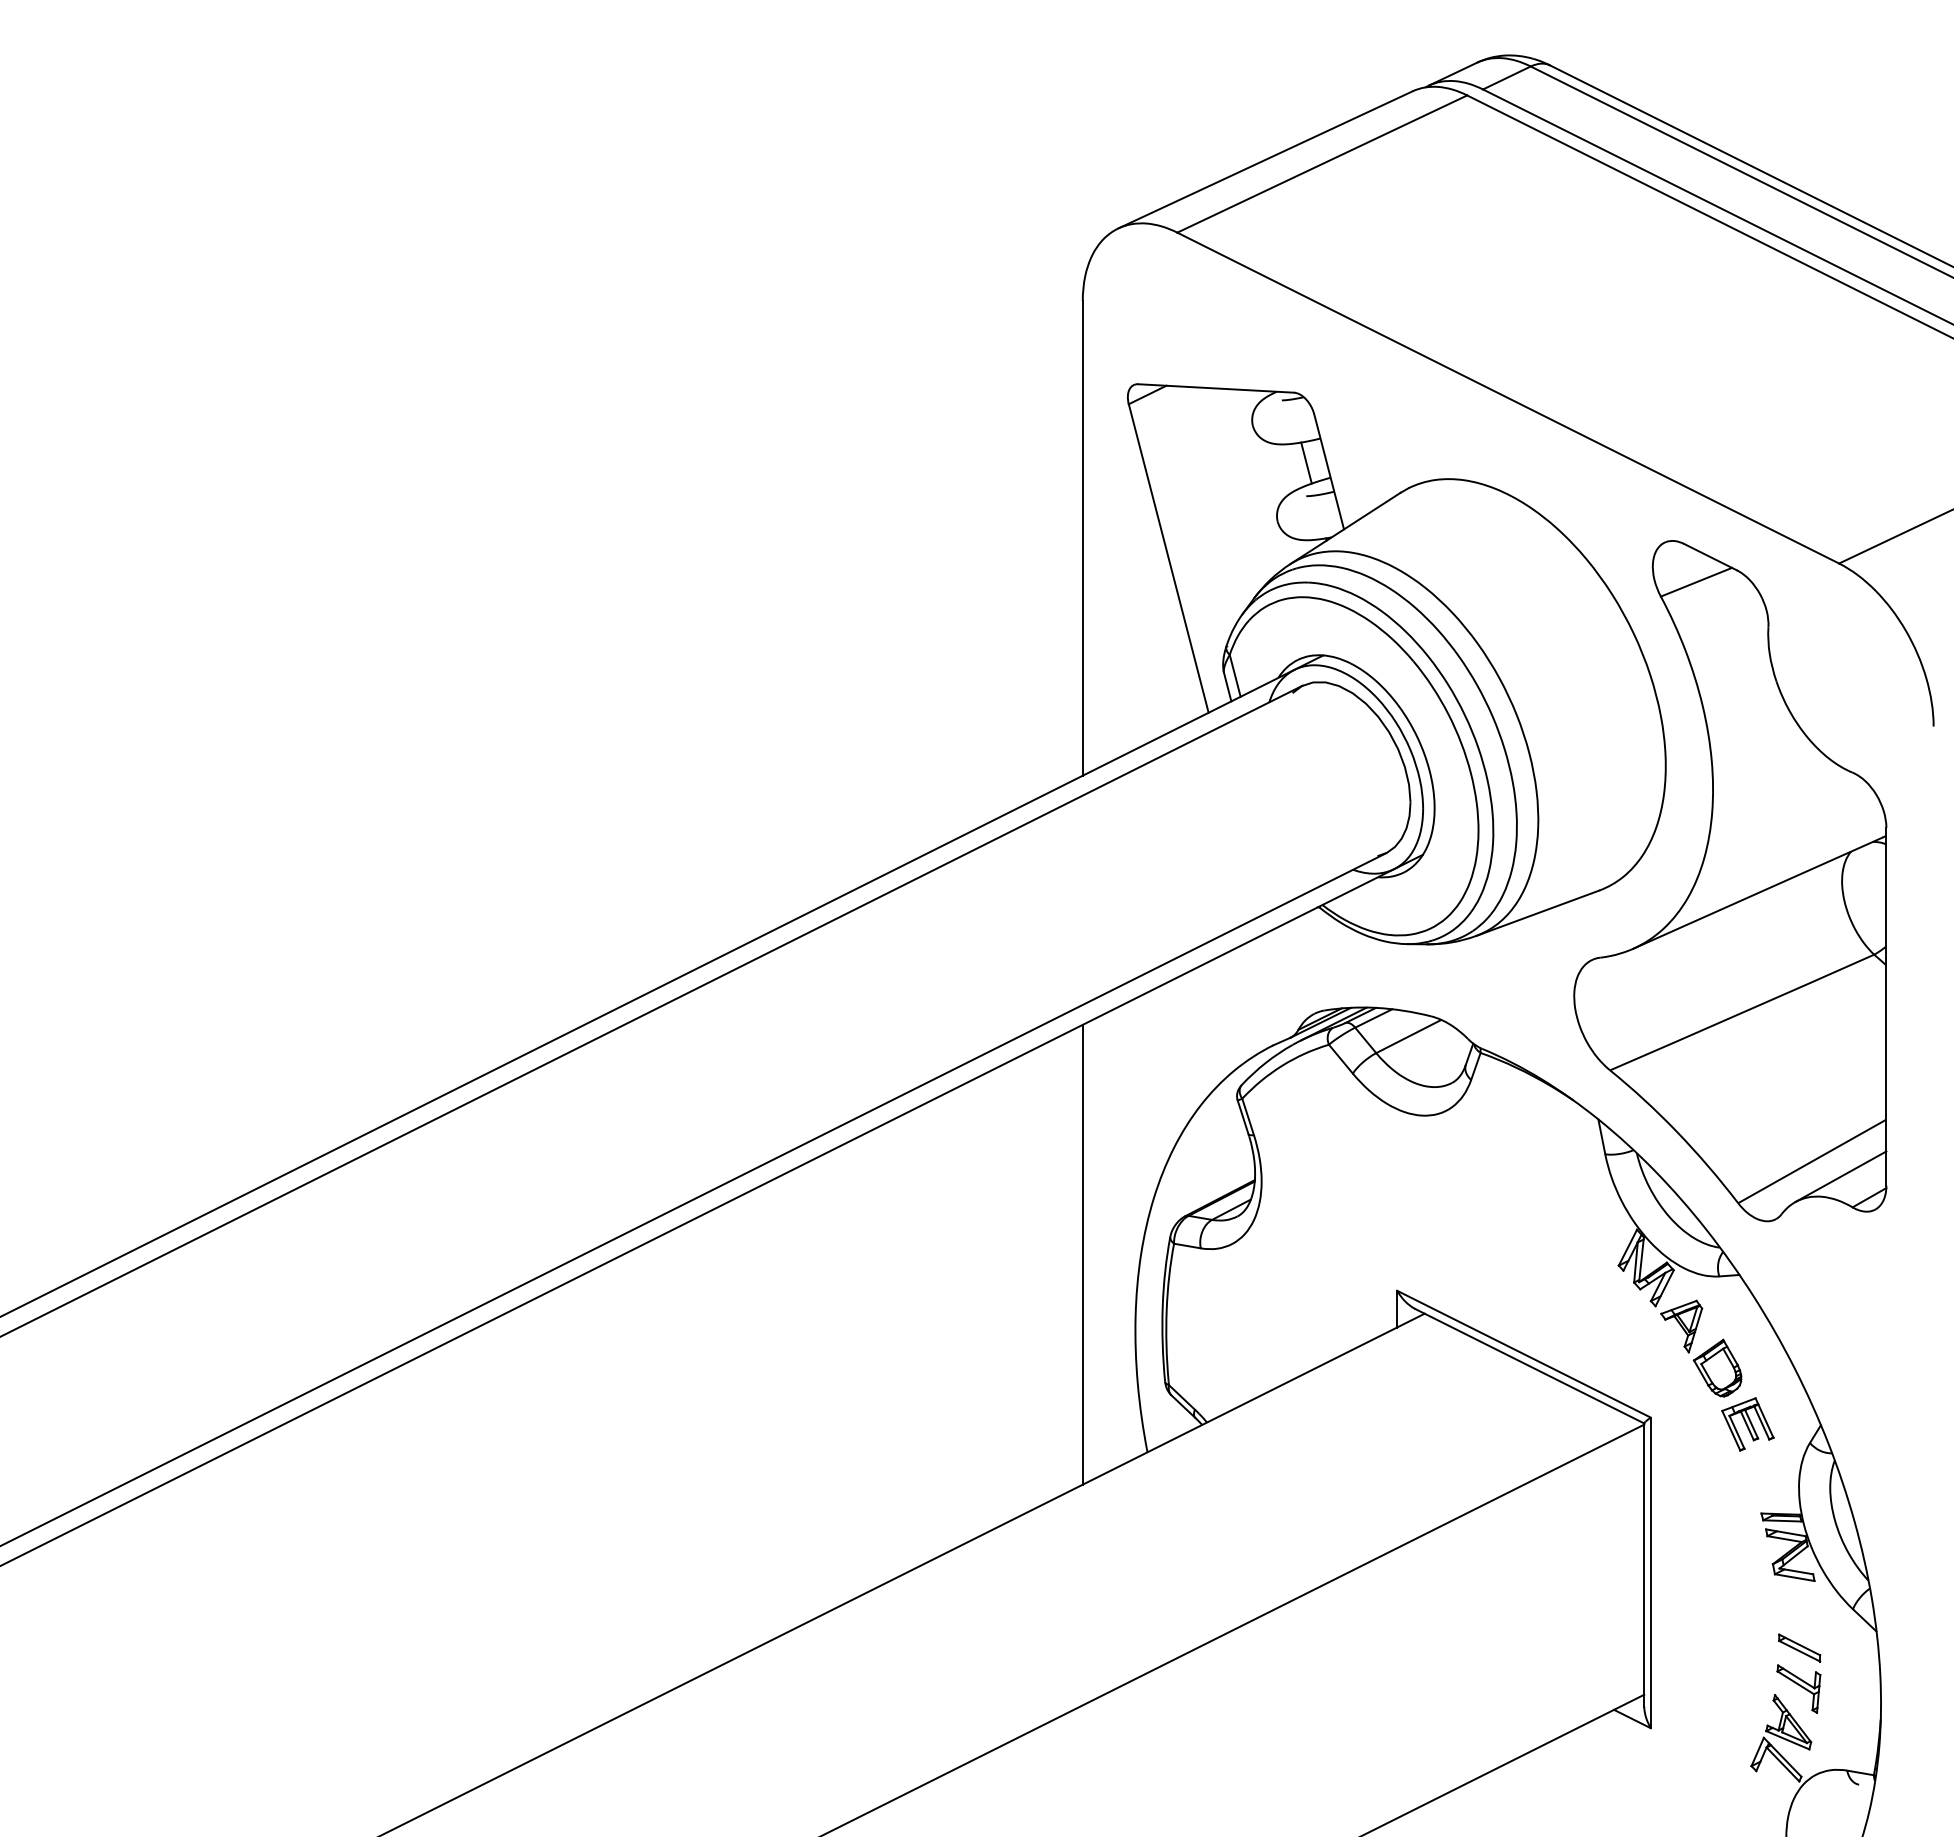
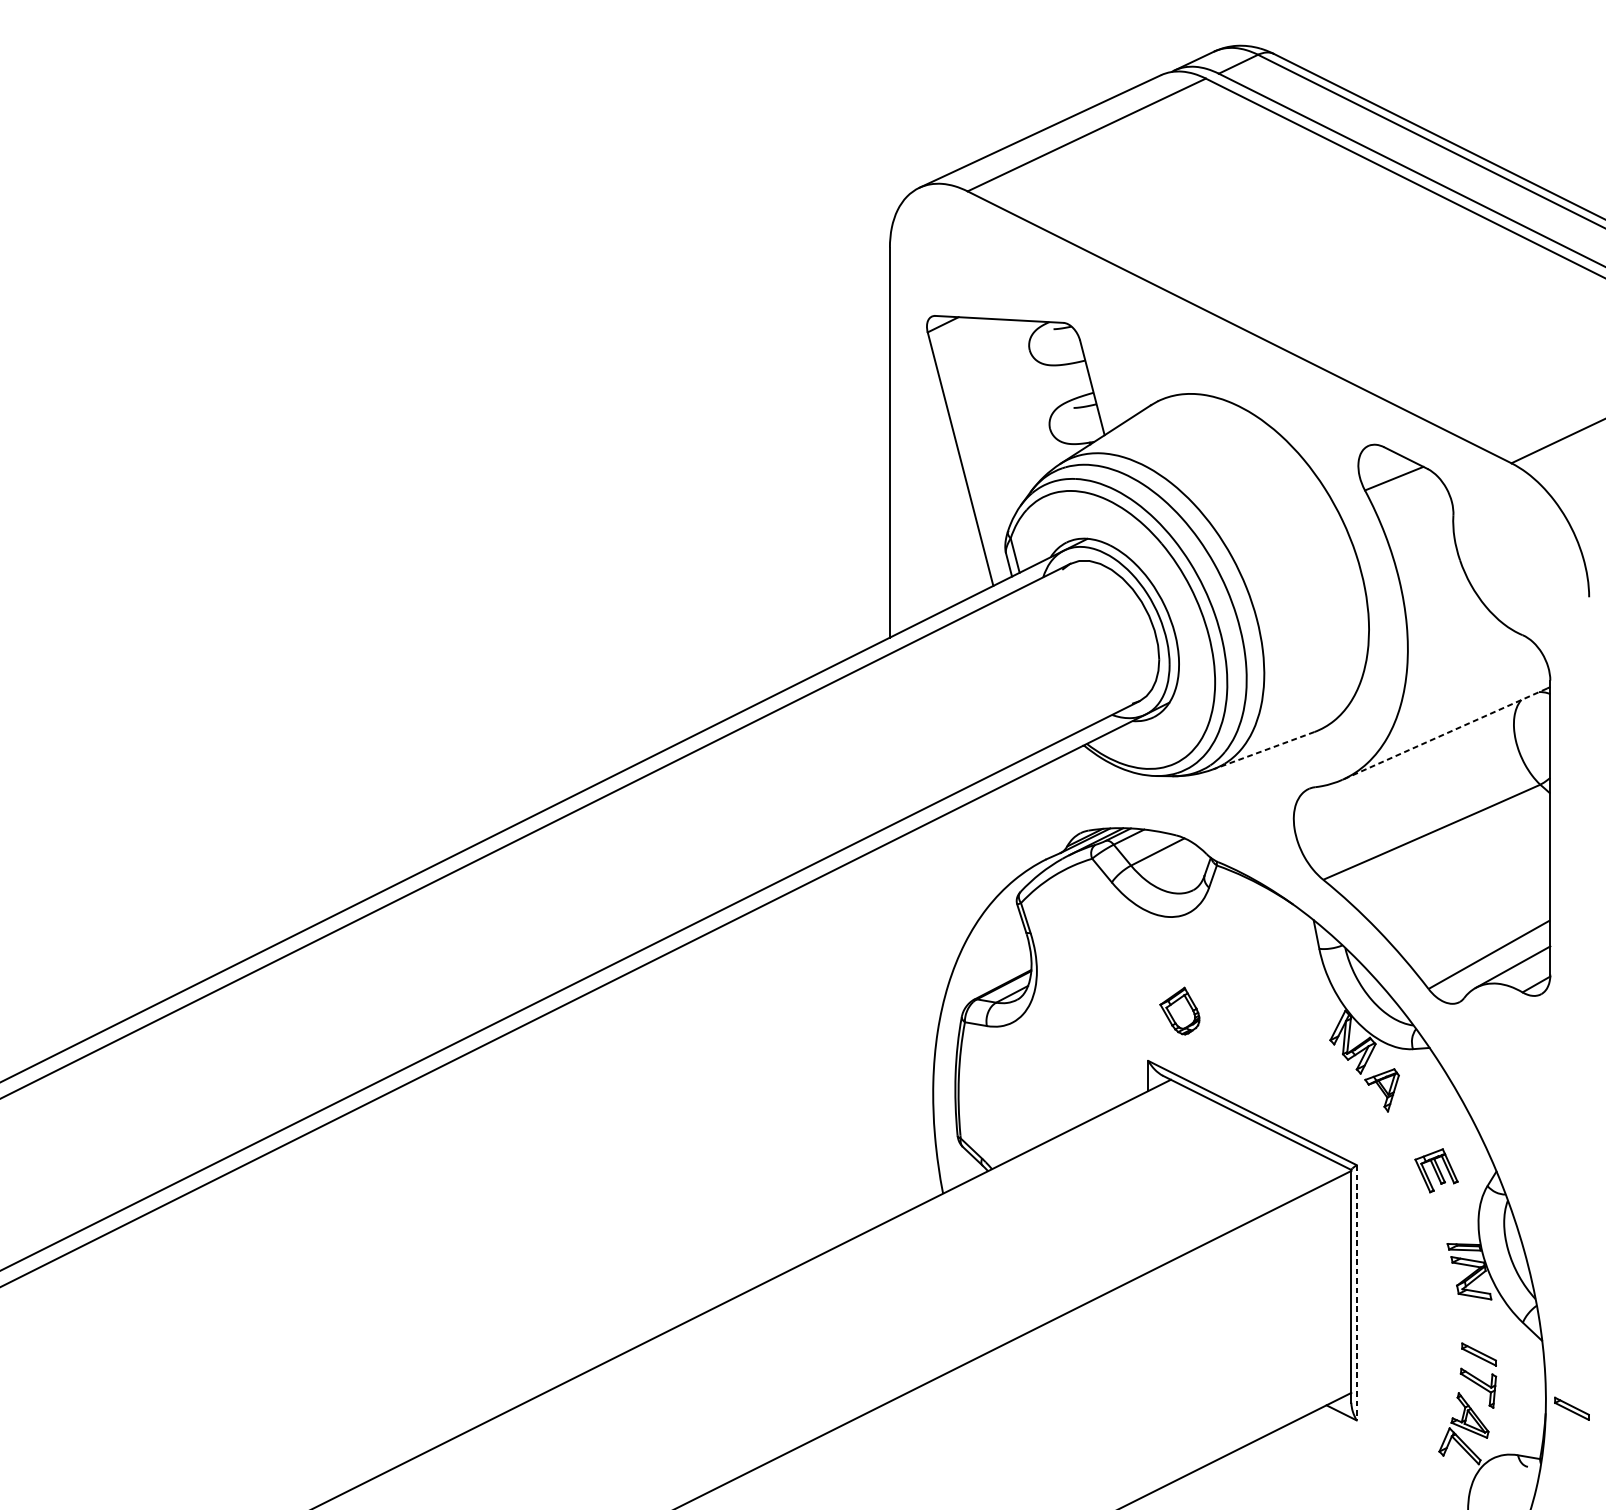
line: (1306, 462) -> (1073, 380), removed
line: (1757, 893) -> (1444, 734), solid -> dashed
line: (1537, 913) -> (1263, 750), solid -> dashed
line: (1082, 1254) -> (889, 1031), removed
part: (1717, 1367) -> (1179, 1010), moved
line: (1650, 1573) -> (1356, 1293), solid -> dashed
part: (1912, 1713) -> (1571, 1408), added

